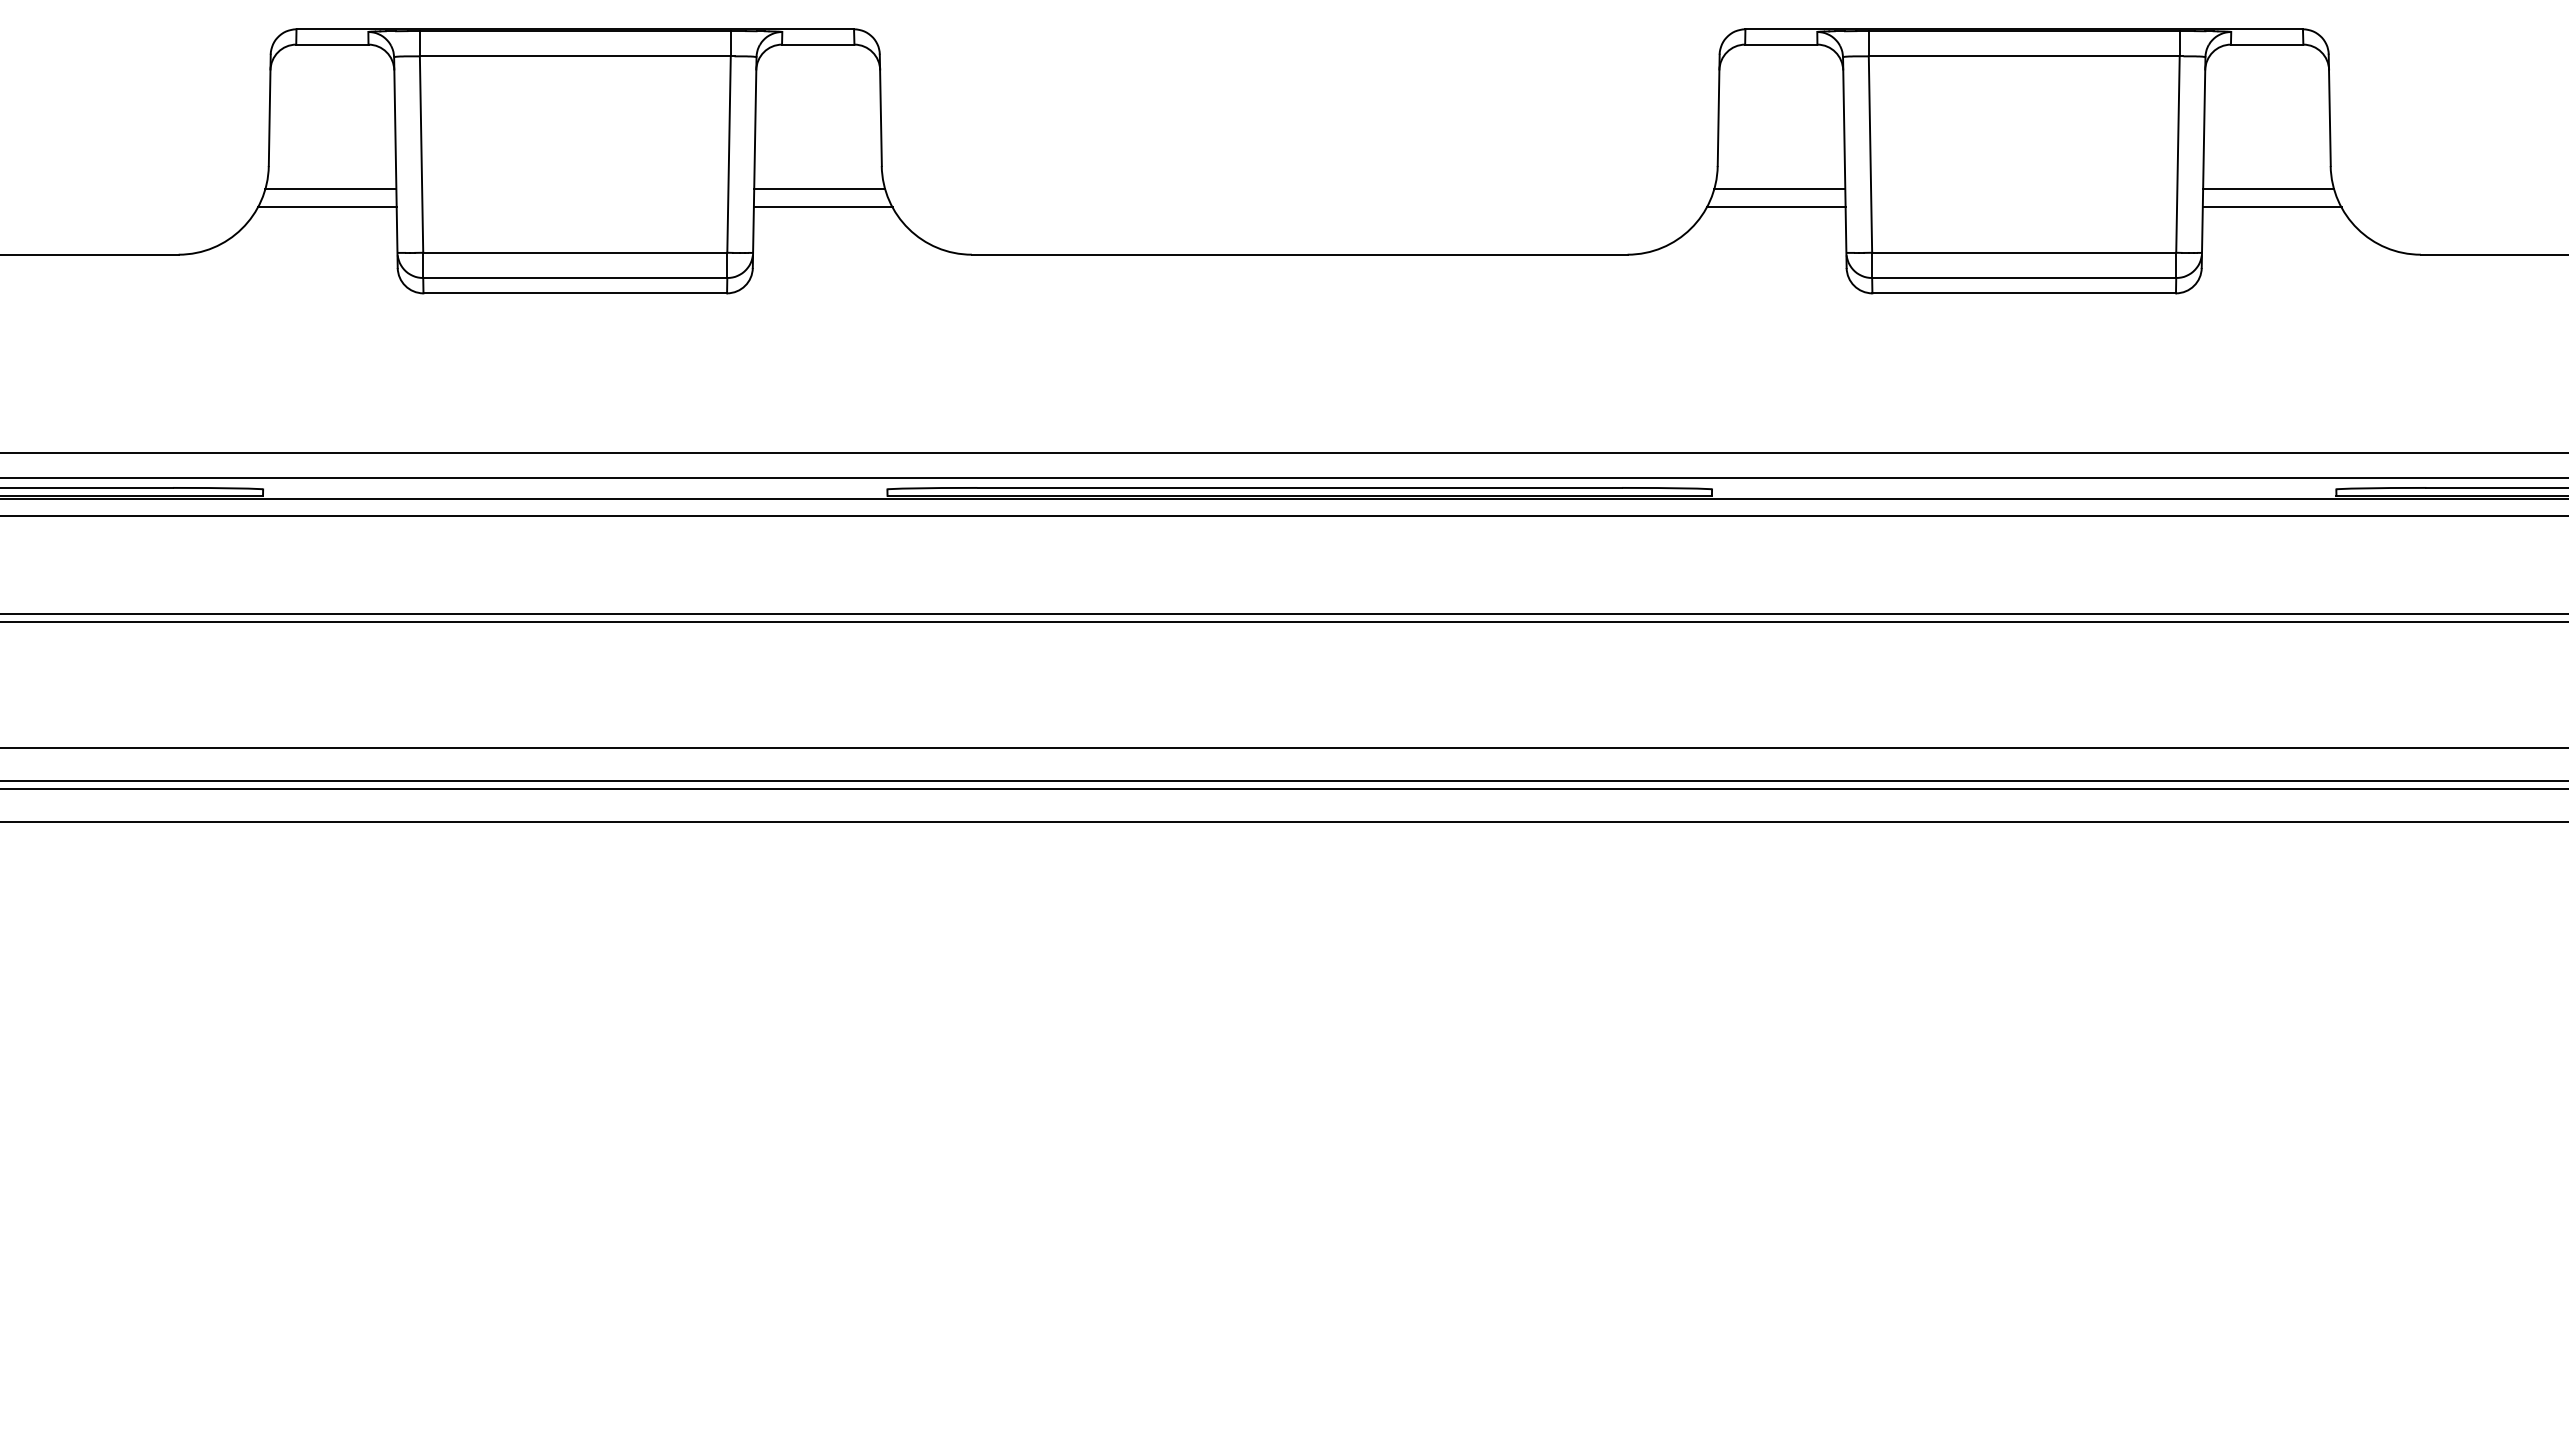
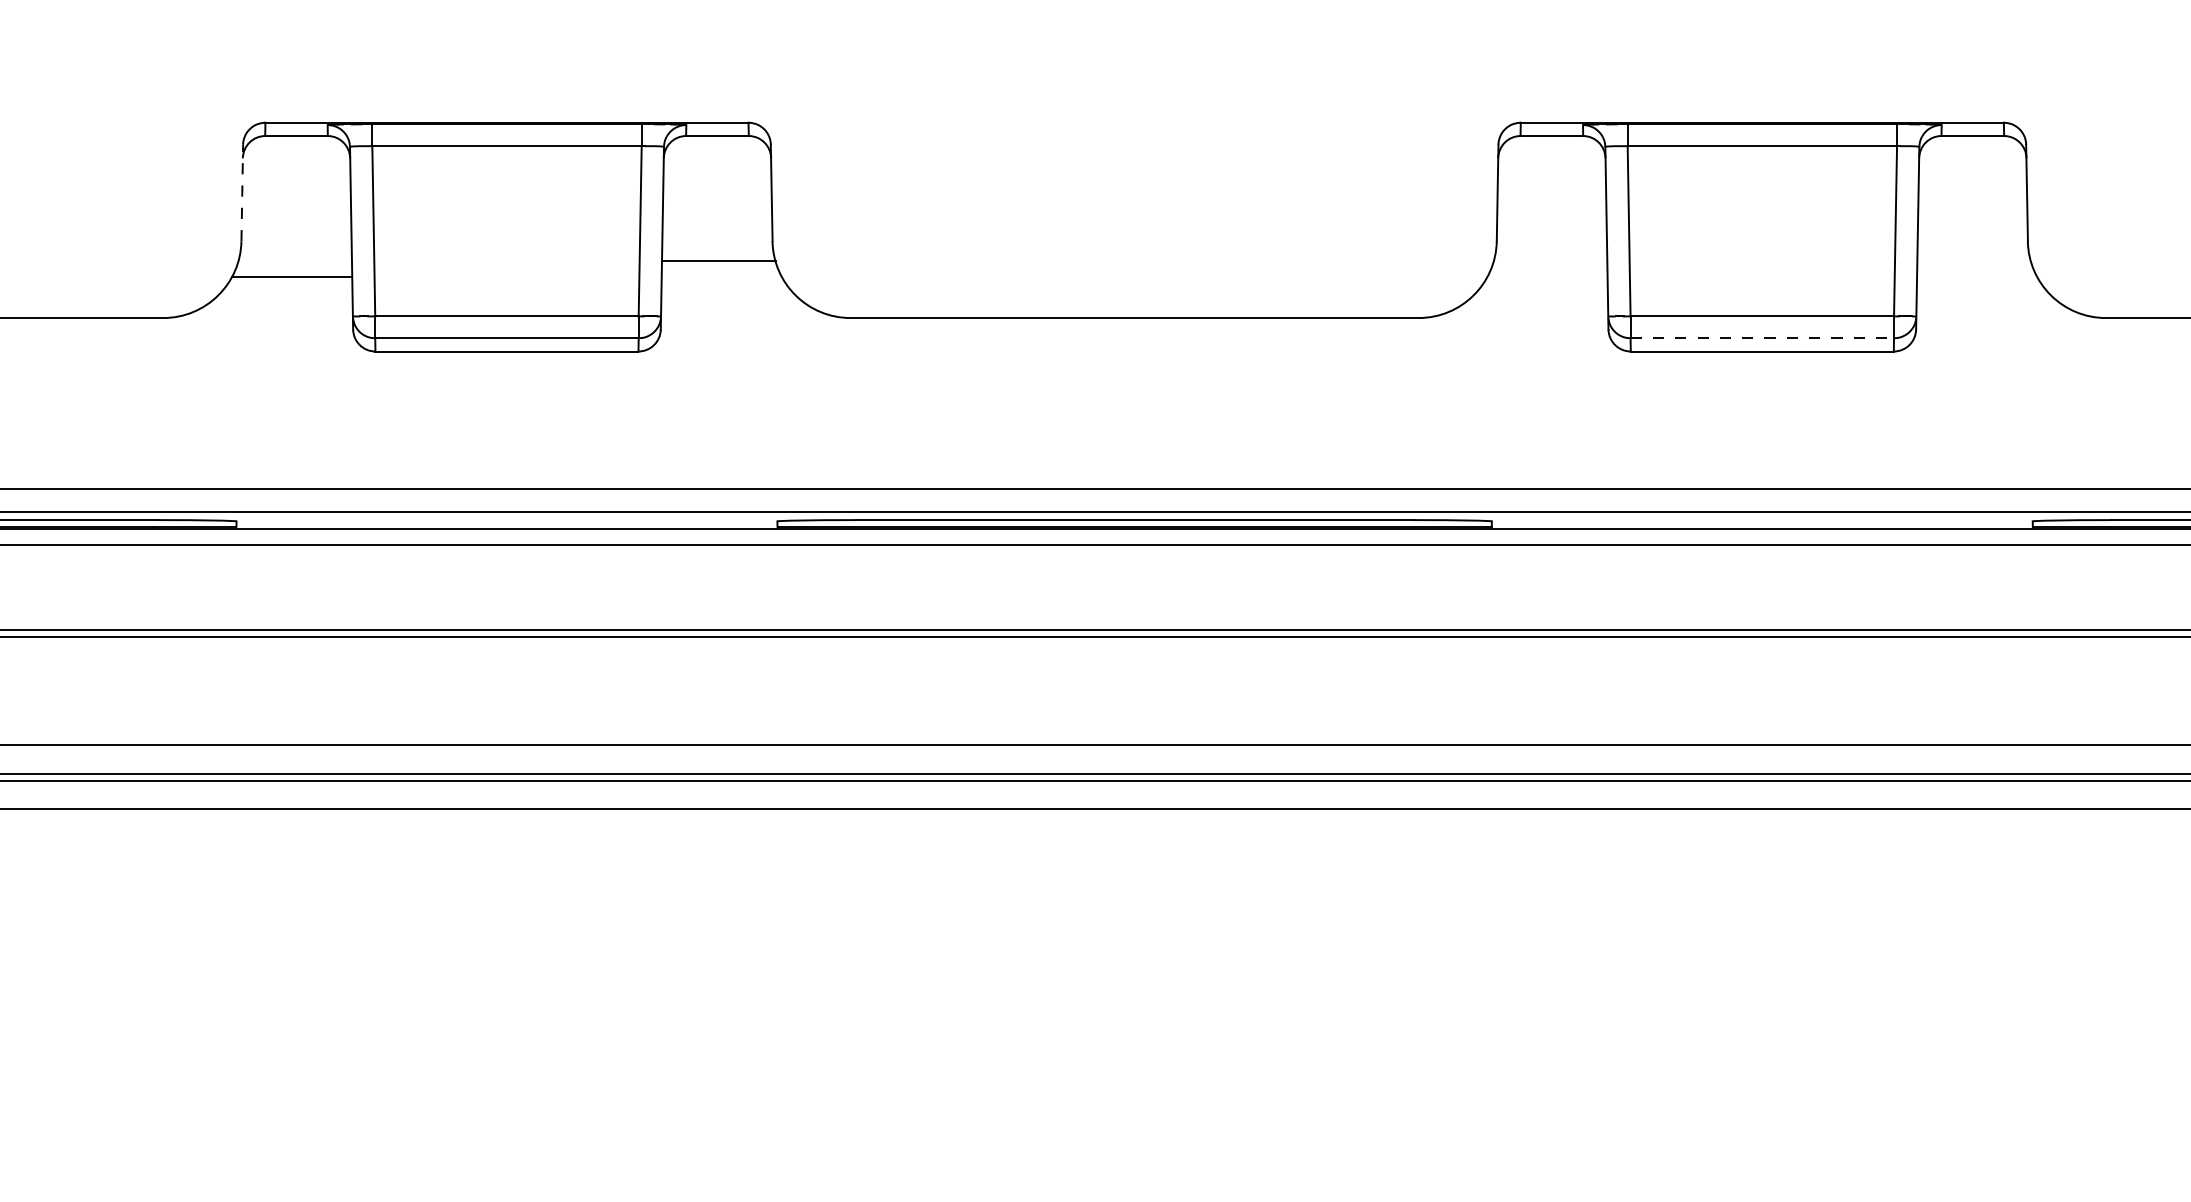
line: (269, 110) -> (242, 193), solid -> dashed
line: (330, 189) -> (294, 261), removed
line: (1779, 189) -> (1550, 261), removed
line: (2268, 189) -> (1973, 261), removed
line: (822, 207) -> (721, 277), removed
line: (1775, 207) -> (1546, 277), removed
line: (2271, 207) -> (1976, 277), removed
line: (2024, 278) -> (1762, 338), solid -> dashed

